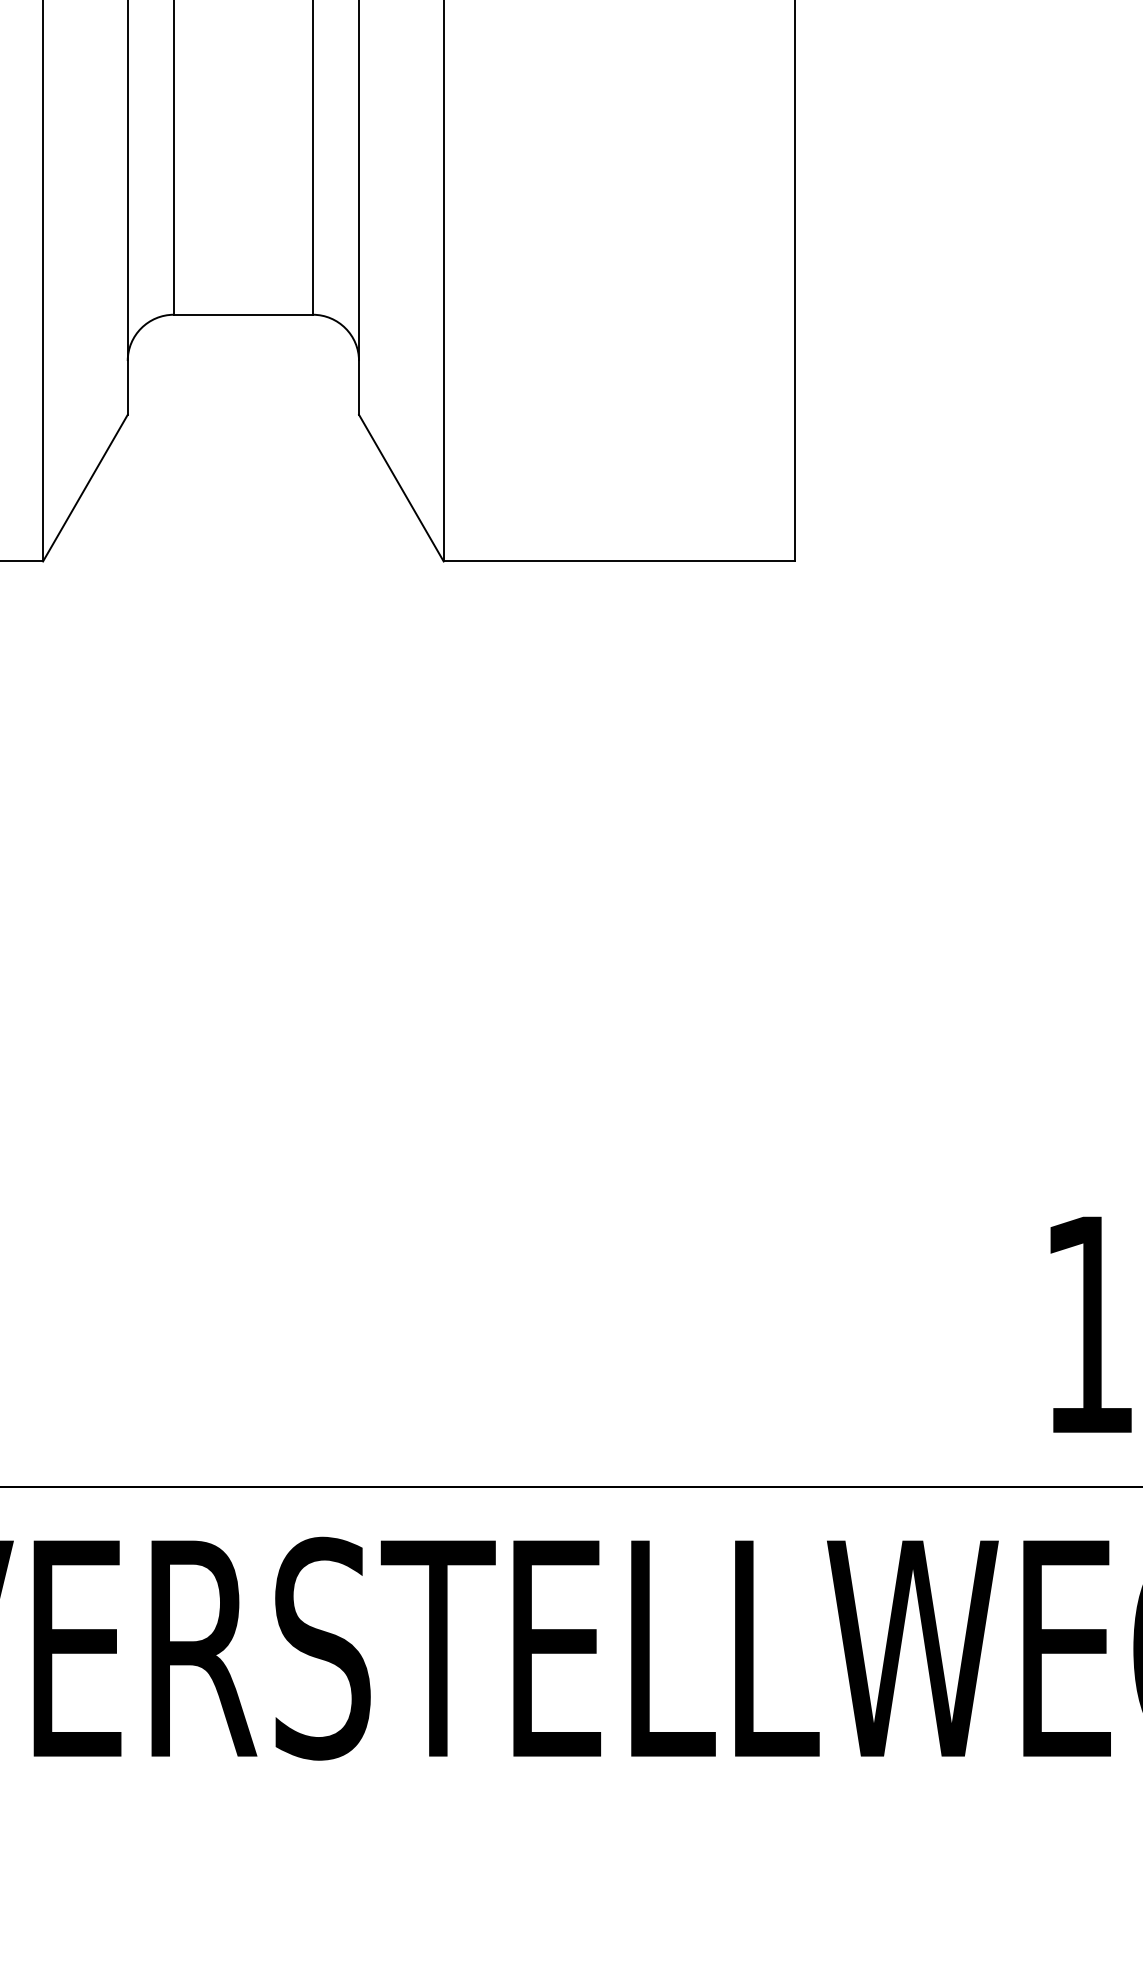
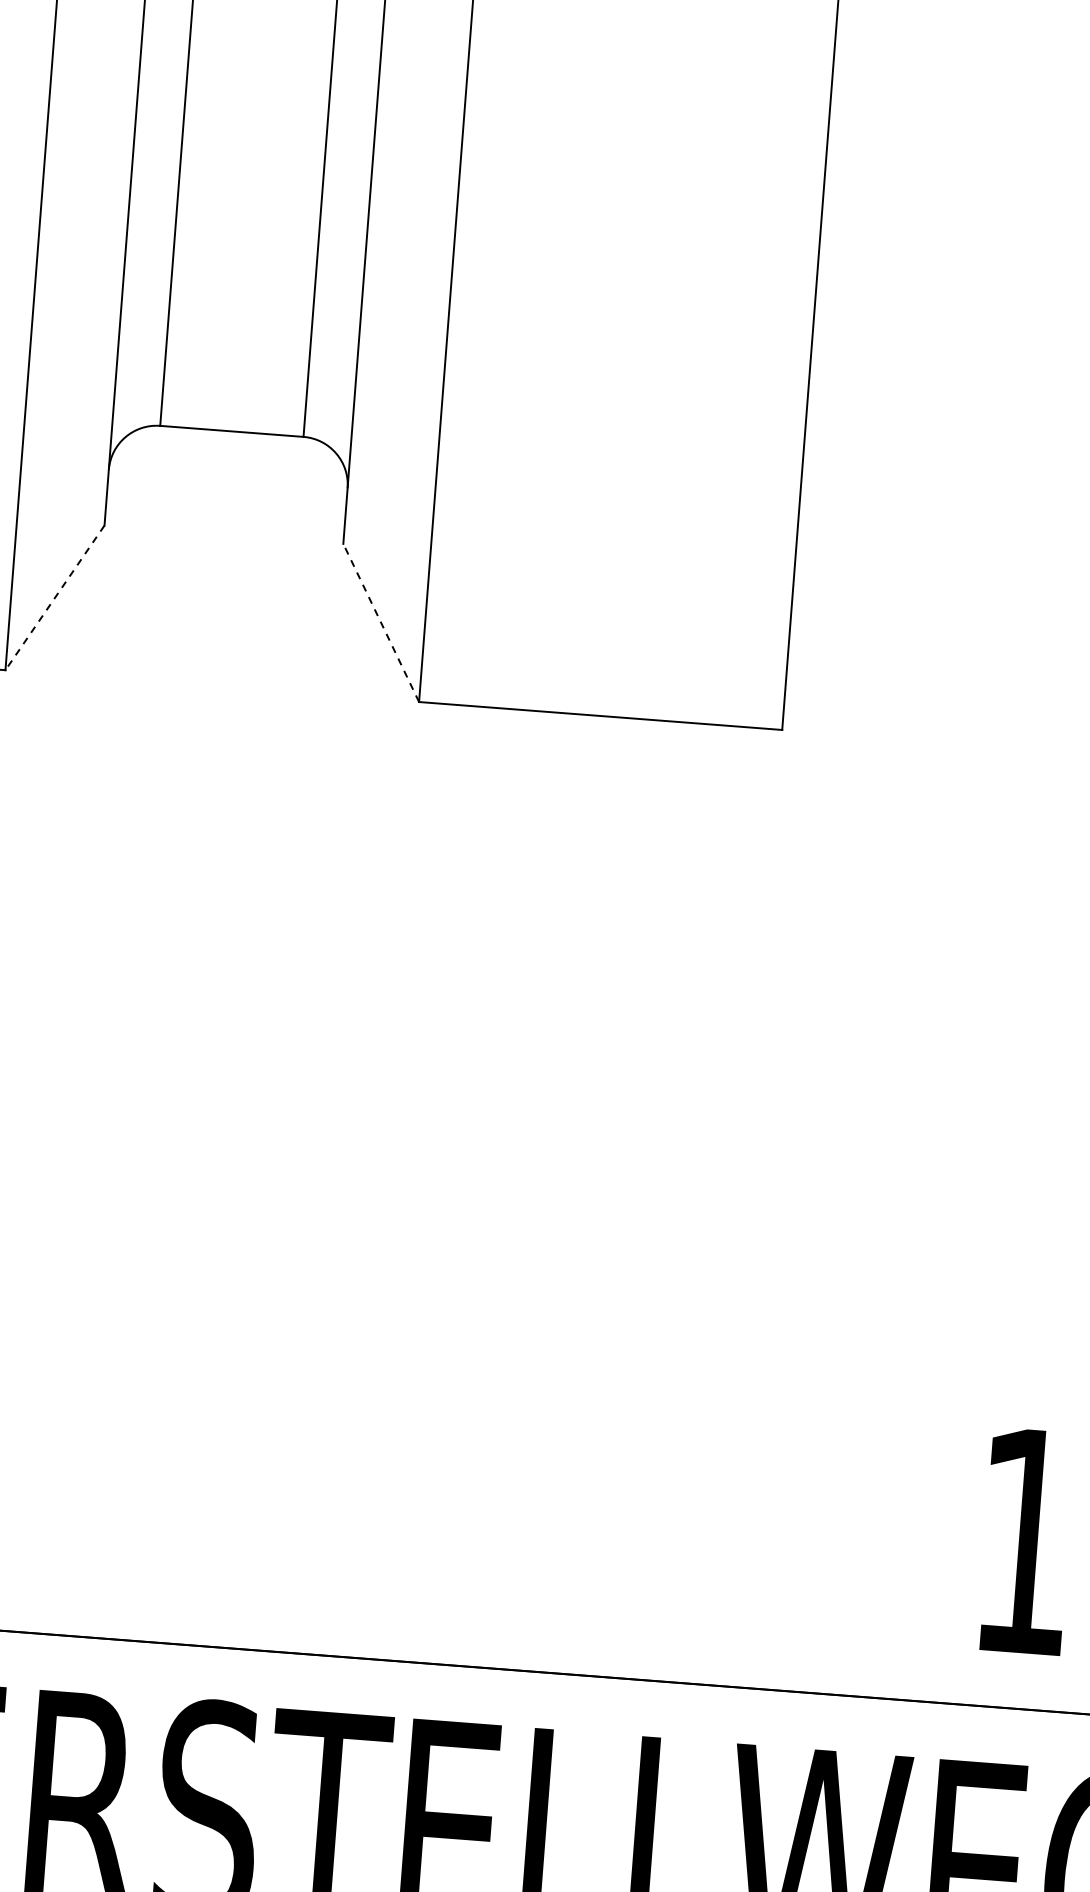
line: (85, 488) -> (55, 598), solid -> dashed
line: (401, 488) -> (381, 623), solid -> dashed

